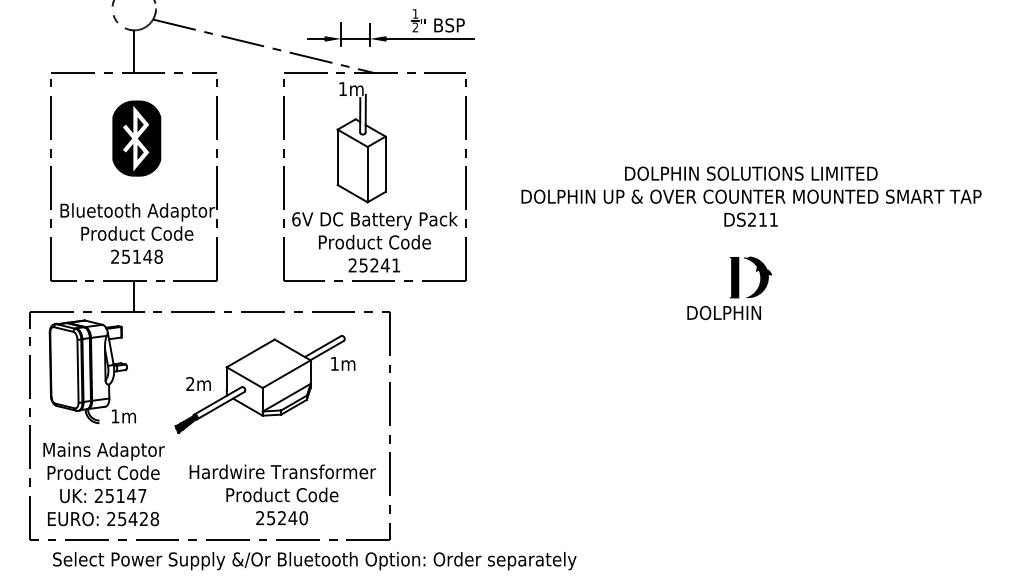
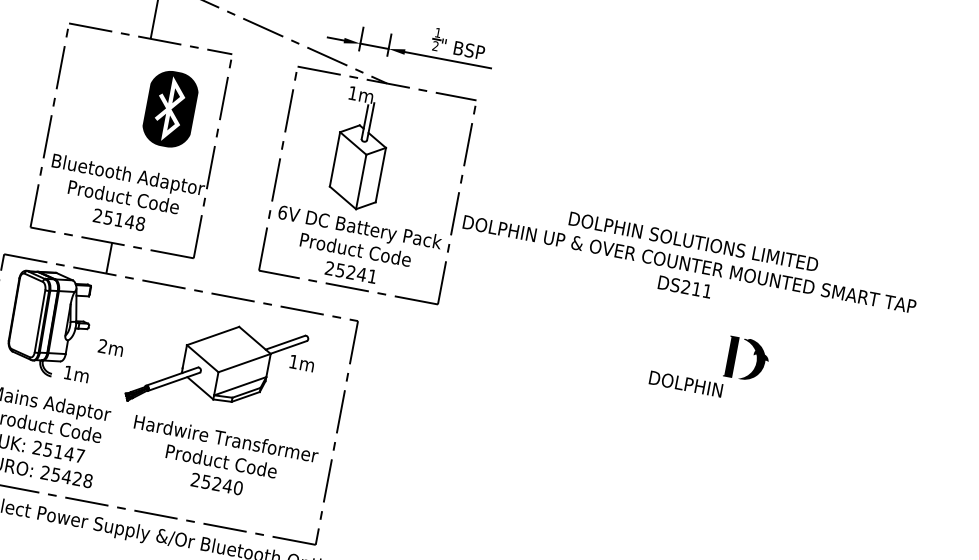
part: (136, 138) -> (170, 109), moved
text: (751, 196) -> (689, 264), moved
part: (756, 271) -> (754, 354), moved
text: (198, 383) -> (110, 347), moved
text: (282, 494) -> (221, 460), moved

